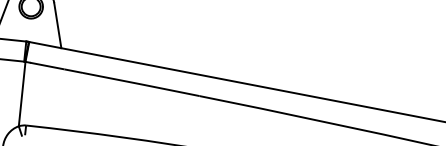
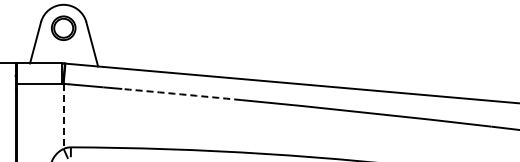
arc: (141, 84) -> (181, 94), solid -> dashed
line: (21, 94) -> (63, 116), solid -> dashed

